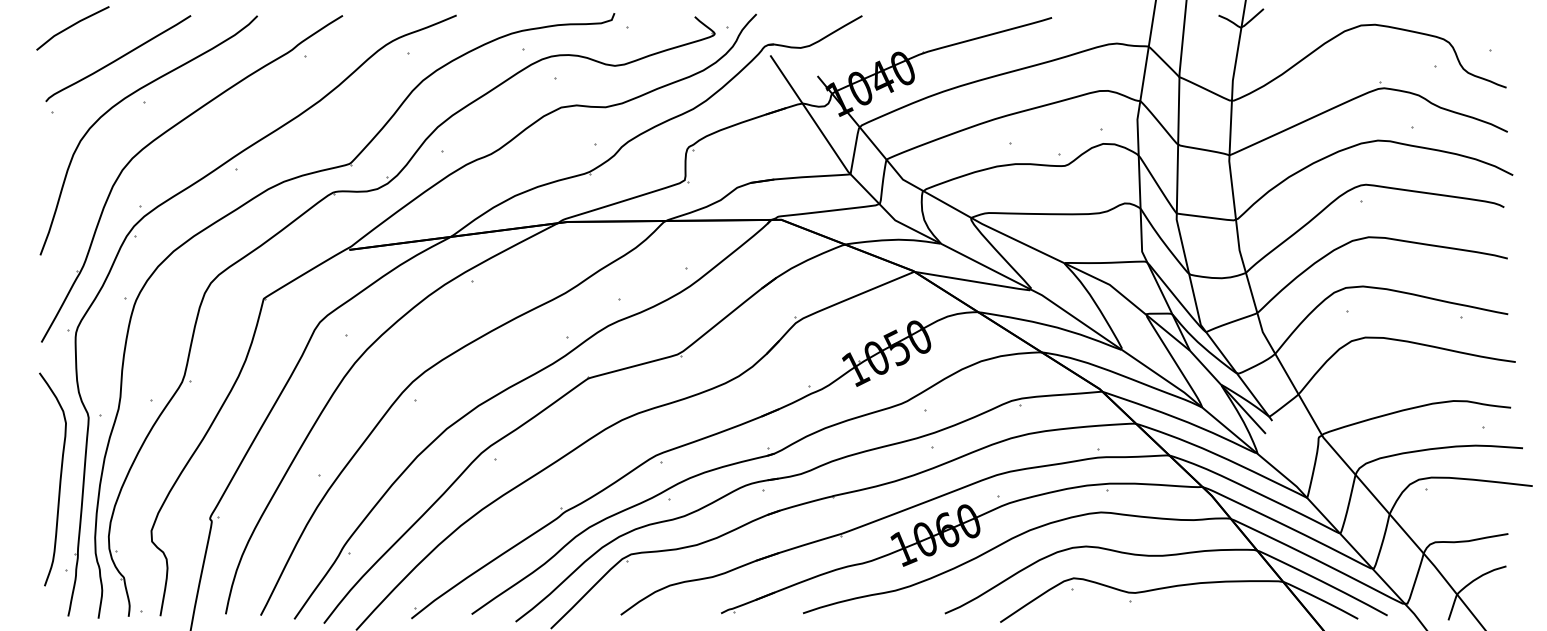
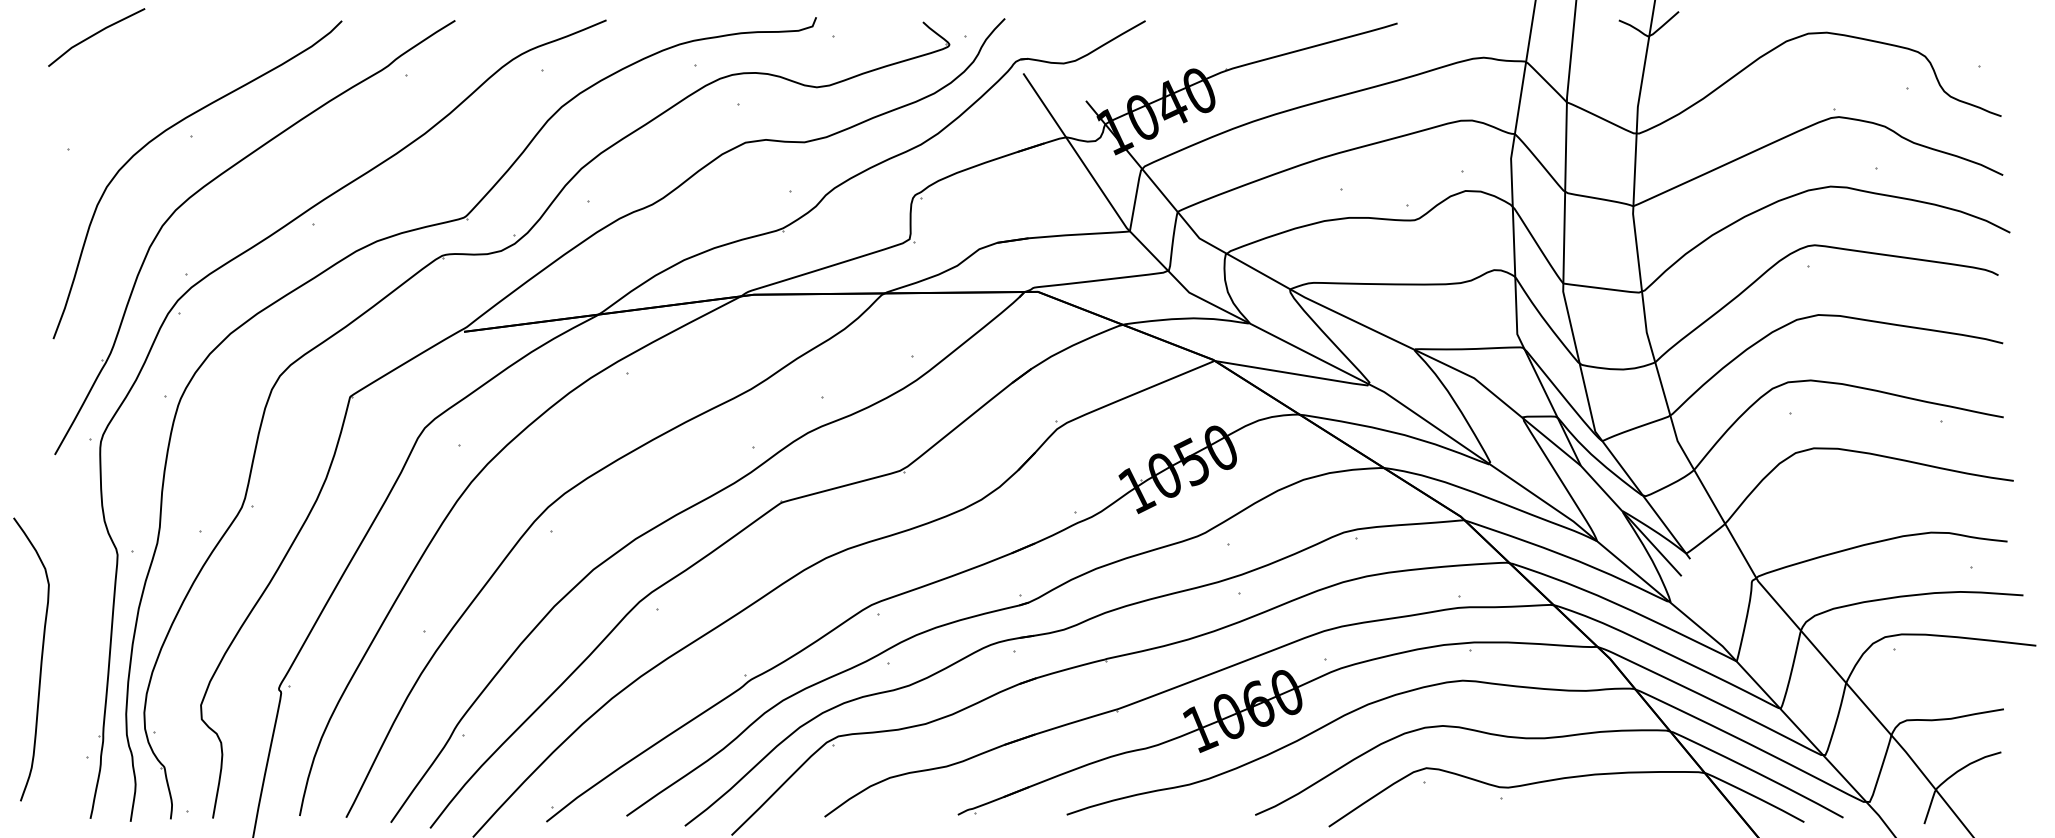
curve: (118, 58) -> (157, 77), removed
curve: (59, 479) -> (40, 659), moved

